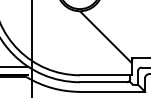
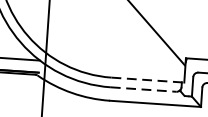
line: (106, 75) -> (148, 80), solid -> dashed
line: (103, 82) -> (143, 89), solid -> dashed

